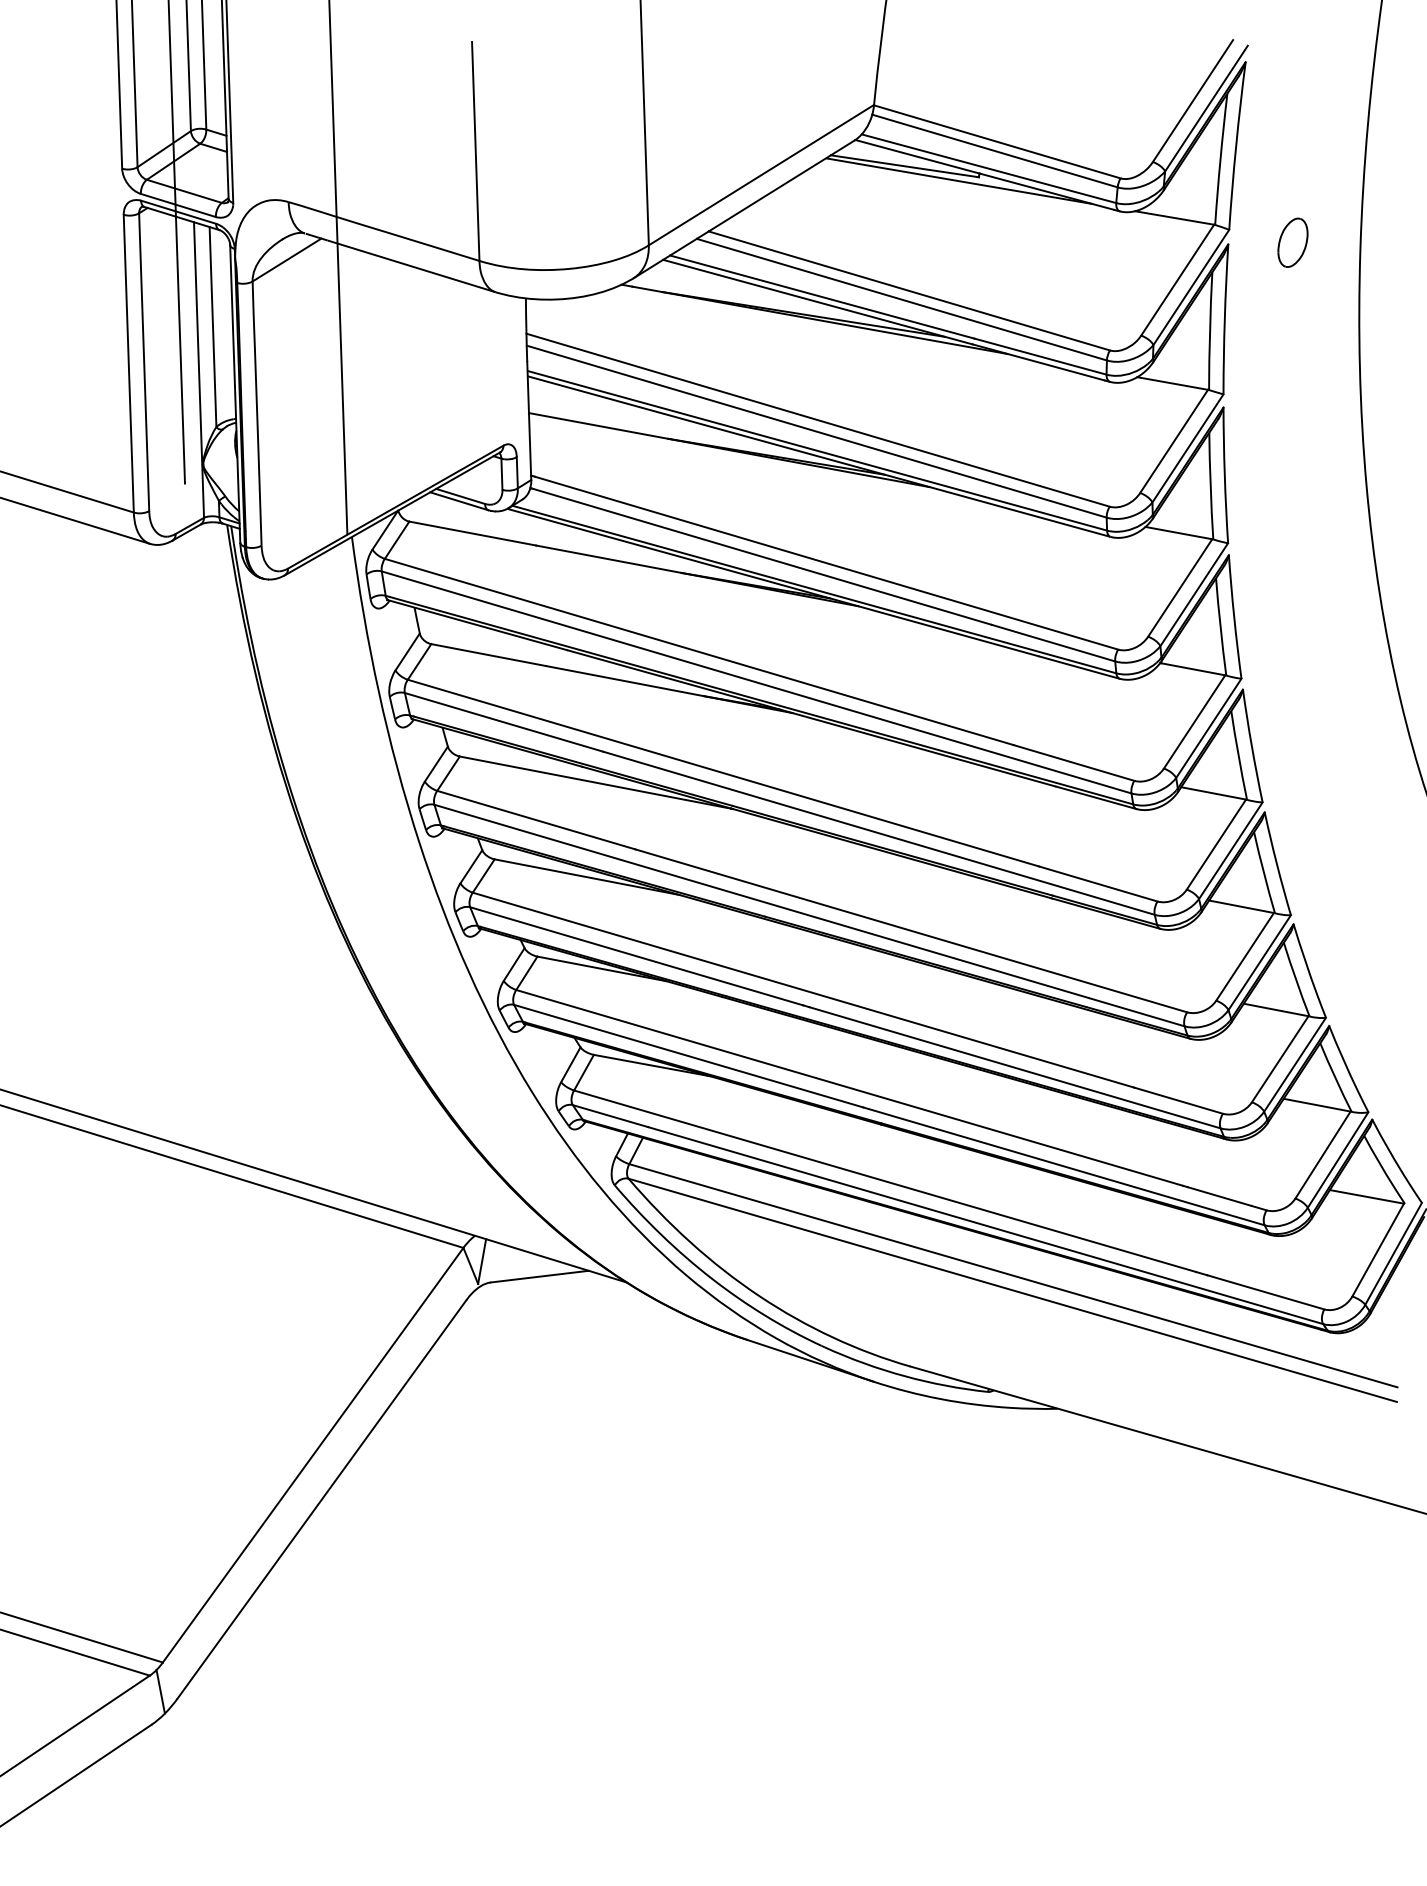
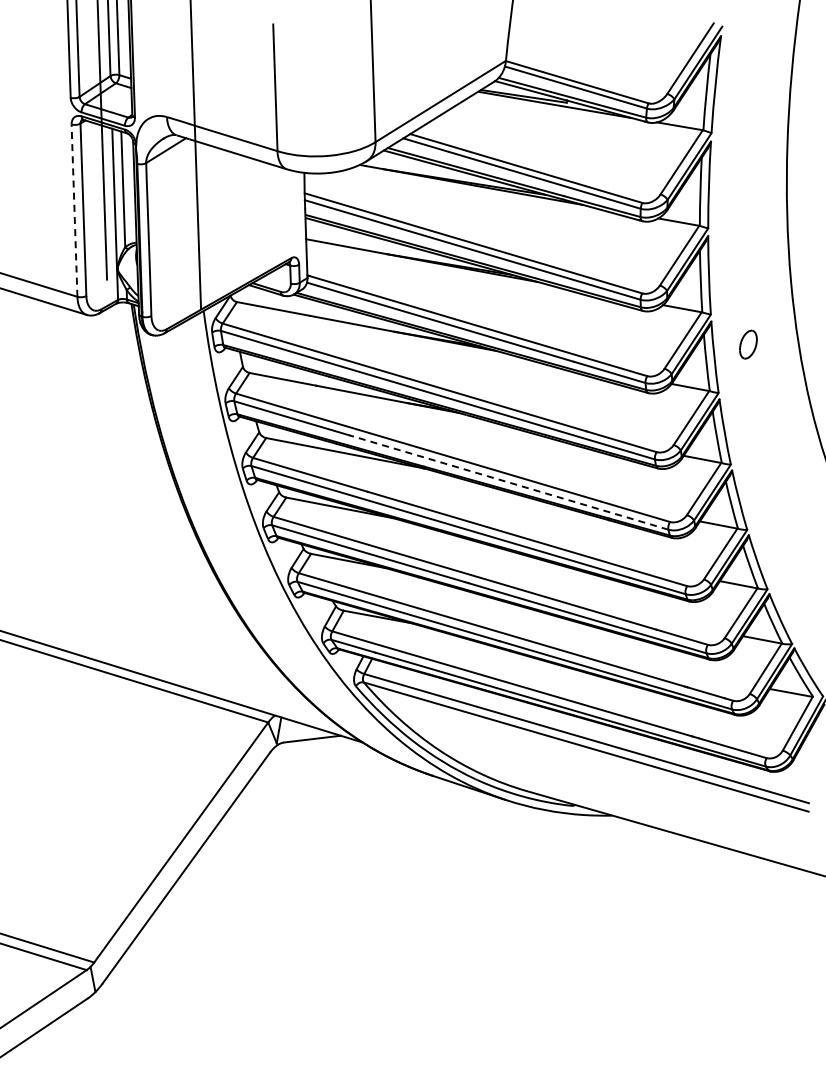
part: (1293, 242) -> (748, 344), moved
line: (128, 363) -> (74, 210), solid -> dashed
line: (878, 833) -> (508, 482), solid -> dashed

